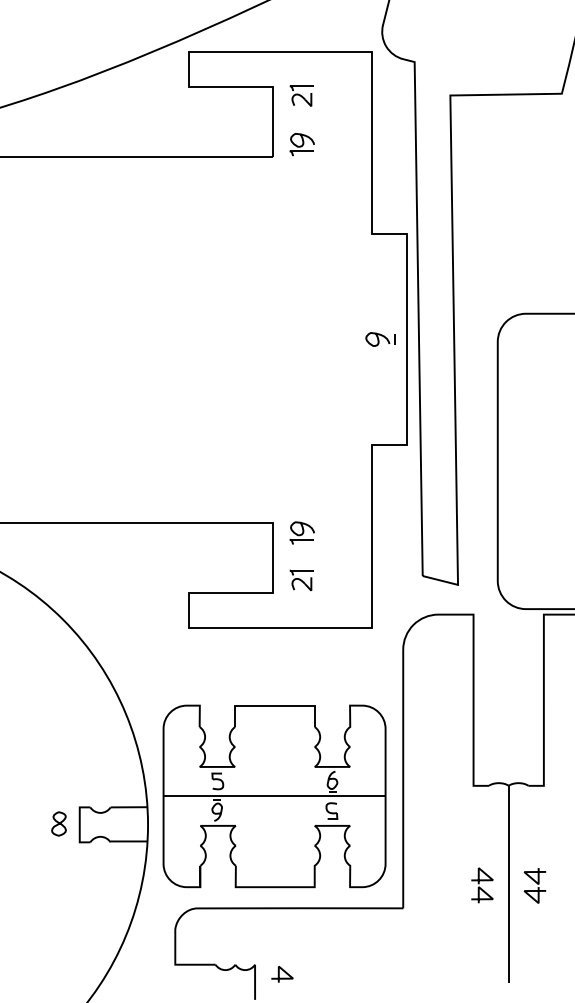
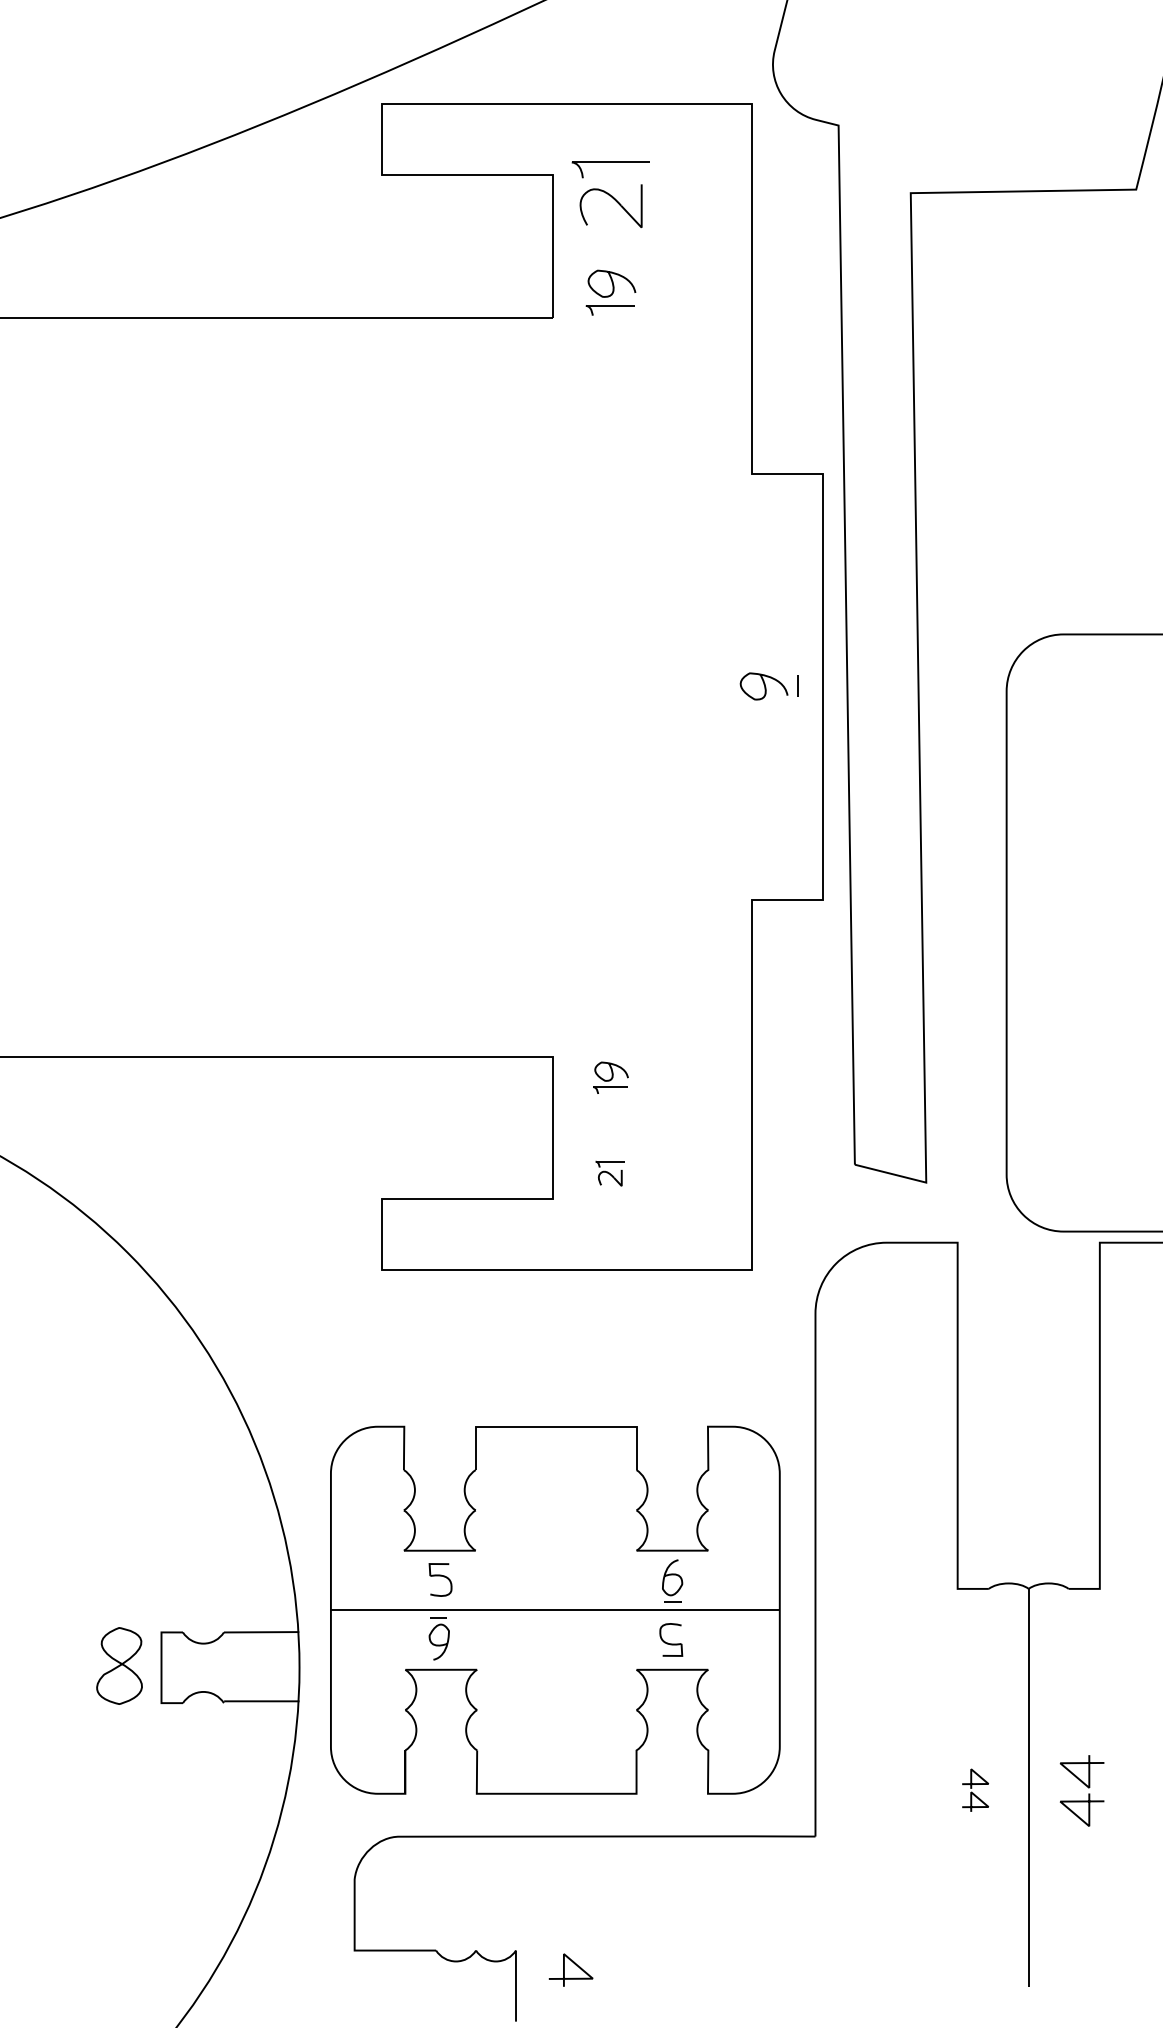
part: (301, 95) -> (609, 193), size x1.6
part: (301, 532) -> (609, 1076), size x0.7
part: (301, 580) -> (609, 1173), size x0.6
part: (58, 823) -> (118, 1665), size x1.6
part: (482, 885) -> (975, 1790), size x0.6

